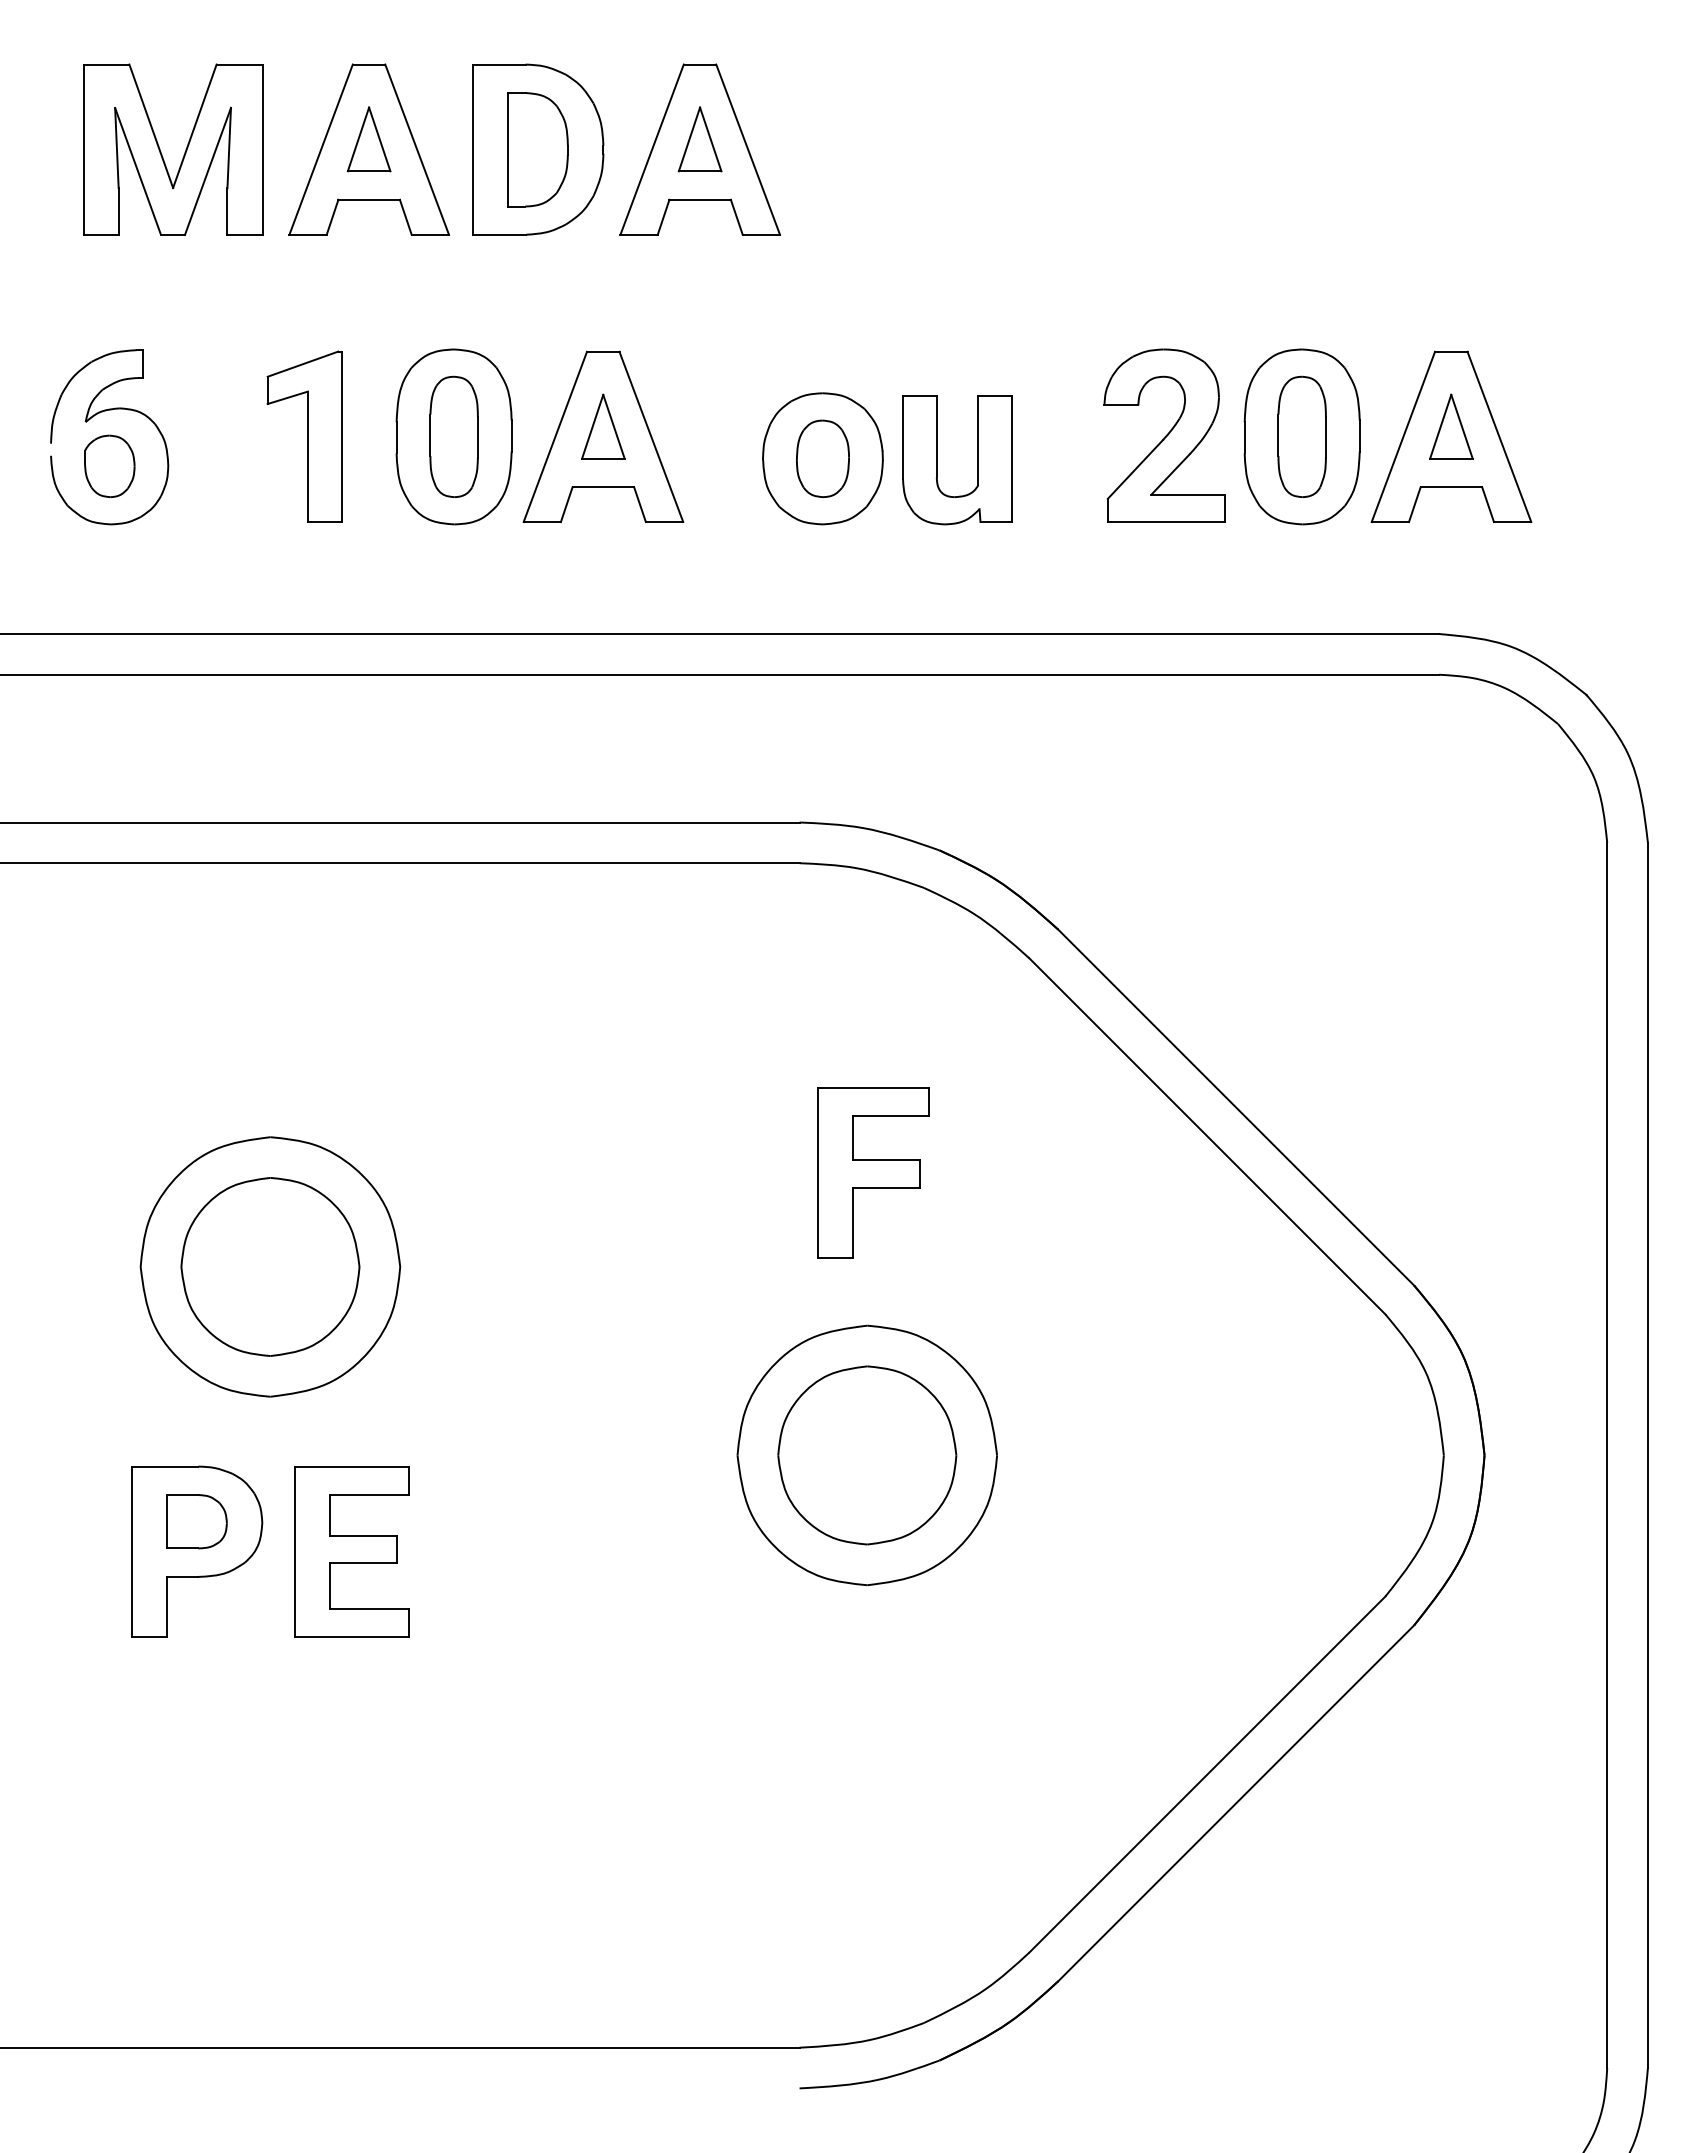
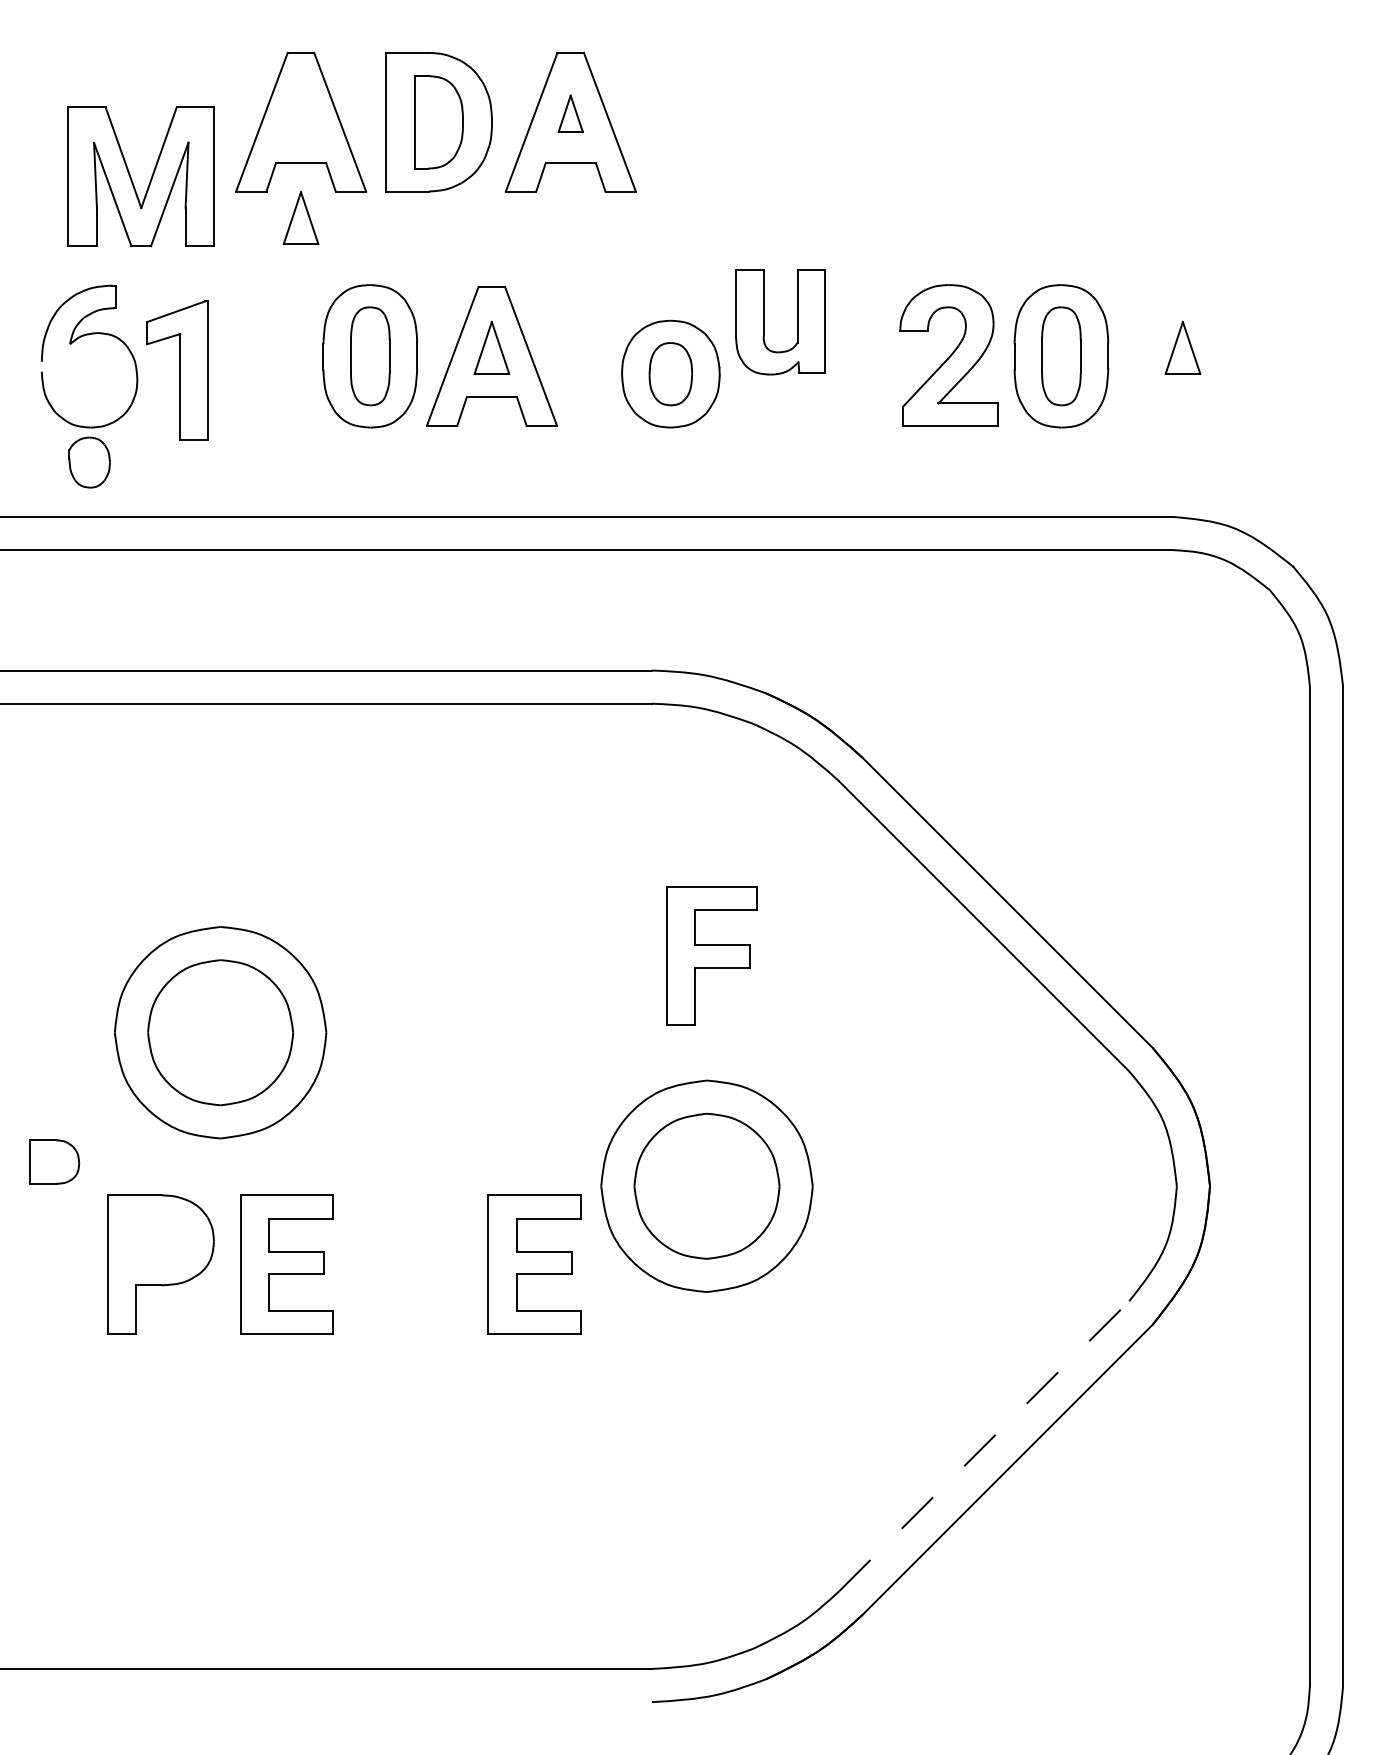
part: (368, 139) -> (300, 218), moved
part: (699, 139) -> (570, 113), size x0.7
part: (184, 152) -> (150, 179), moved
part: (304, 436) -> (177, 370), moved
part: (1451, 436) -> (1183, 355), removed
part: (937, 460) -> (764, 322), moved
part: (109, 465) -> (89, 461), moved
part: (196, 1521) -> (54, 1161), moved
part: (655, 1551) -> (534, 1264), added
line: (1207, 1774) -> (984, 1446), solid -> dashed

